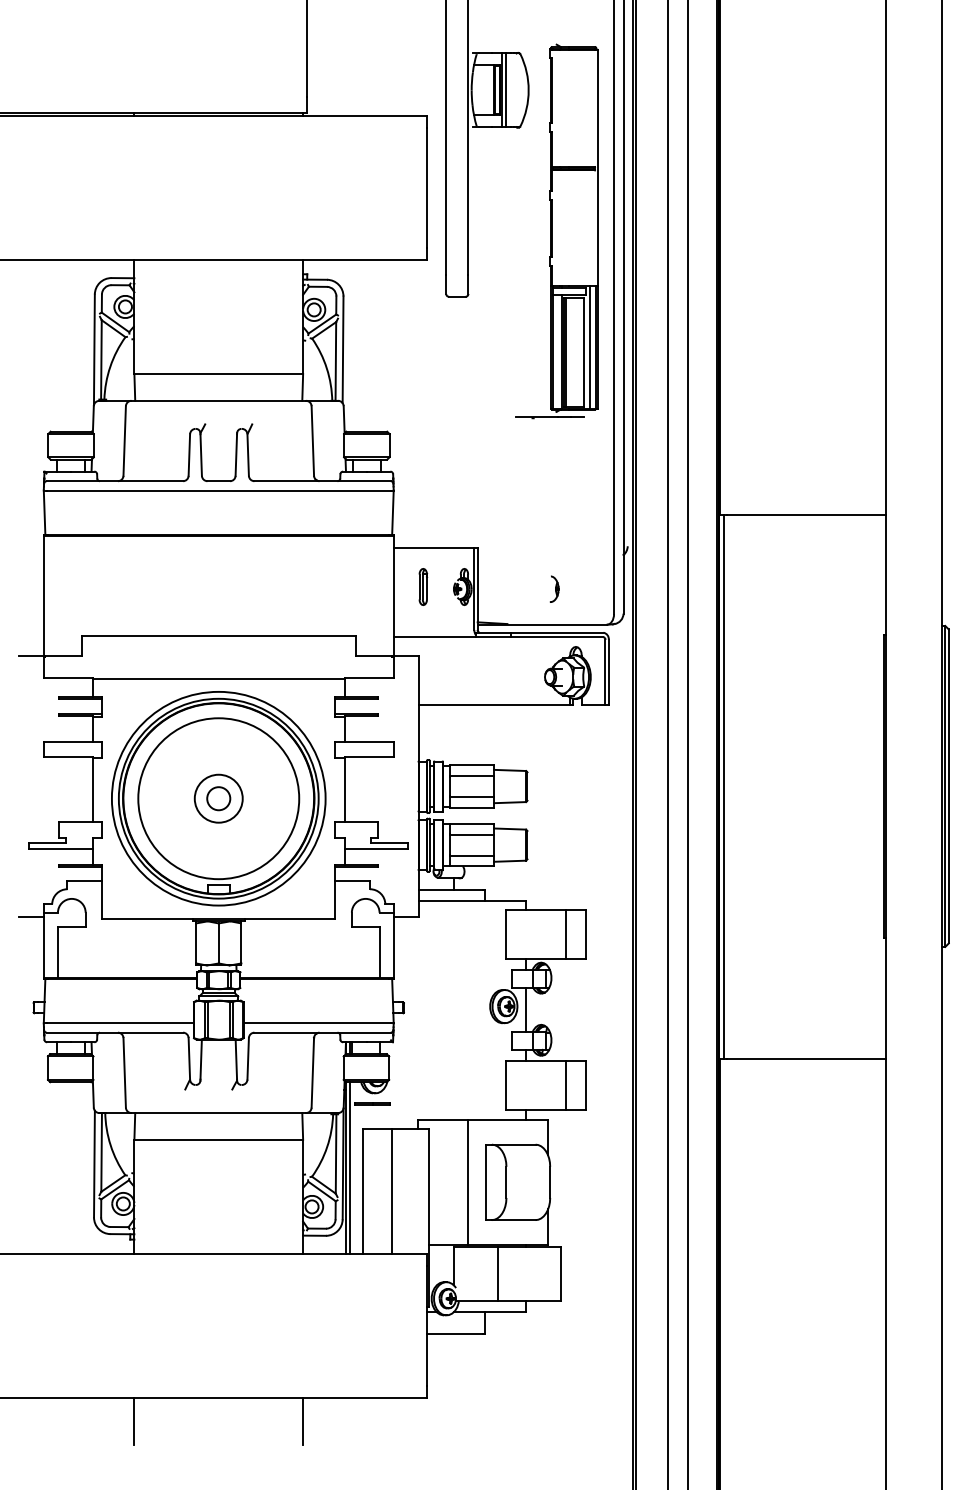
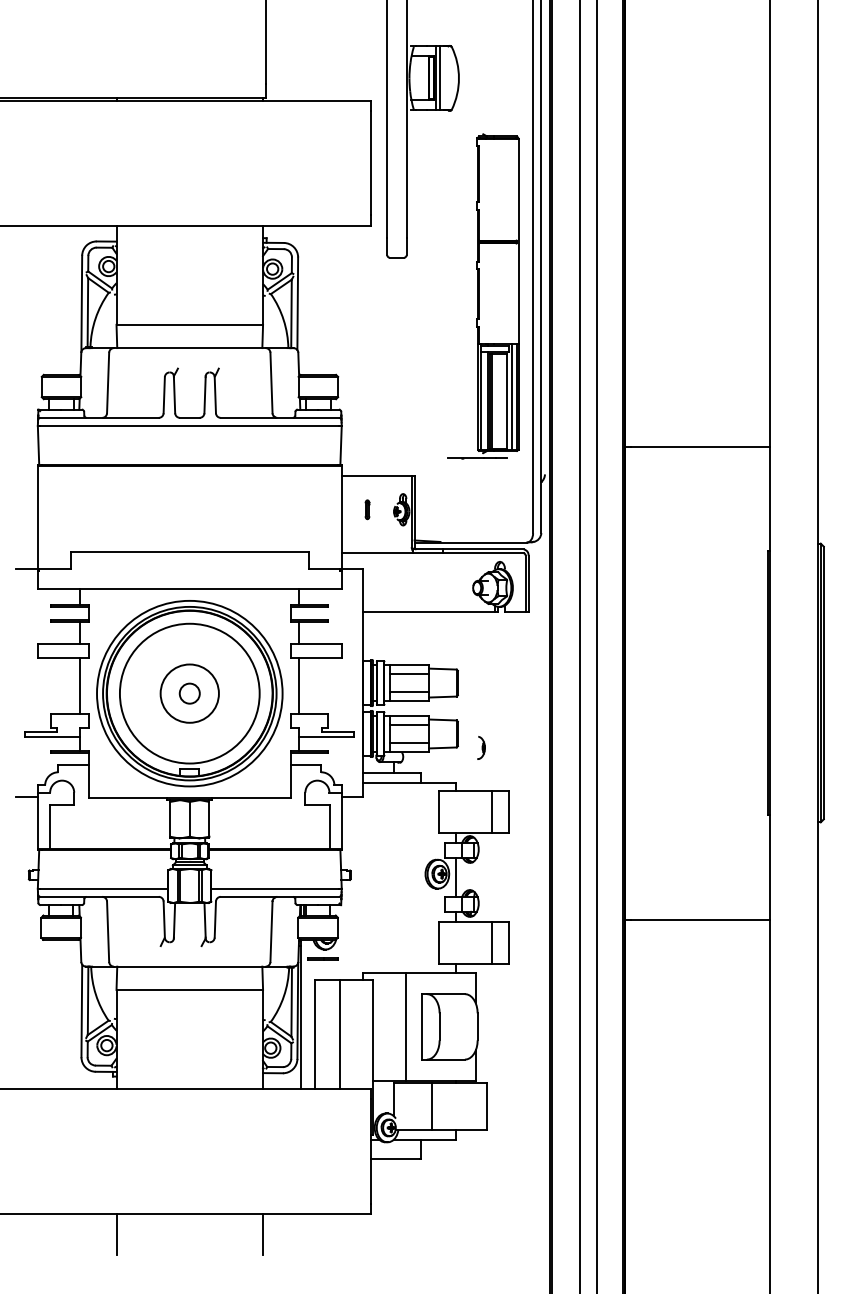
part: (556, 231) -> (483, 296), moved
part: (423, 586) -> (367, 509), size x0.6
part: (554, 588) -> (481, 747), moved
line: (723, 786) -> (628, 683), removed
circle: (218, 798) -> (189, 693), size x1.4
line: (350, 1167) -> (304, 1013), removed

